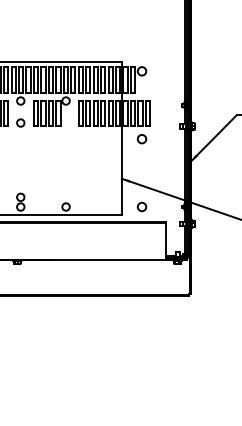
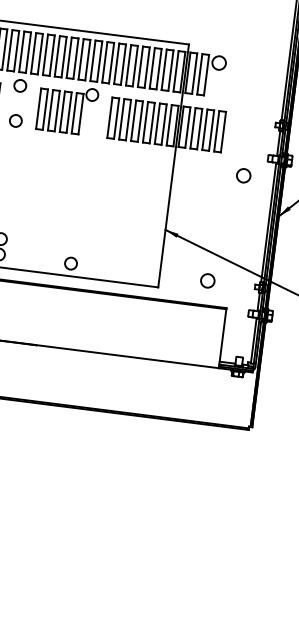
circle: (141, 139) -> (242, 176), moved
circle: (142, 206) -> (208, 280), moved

